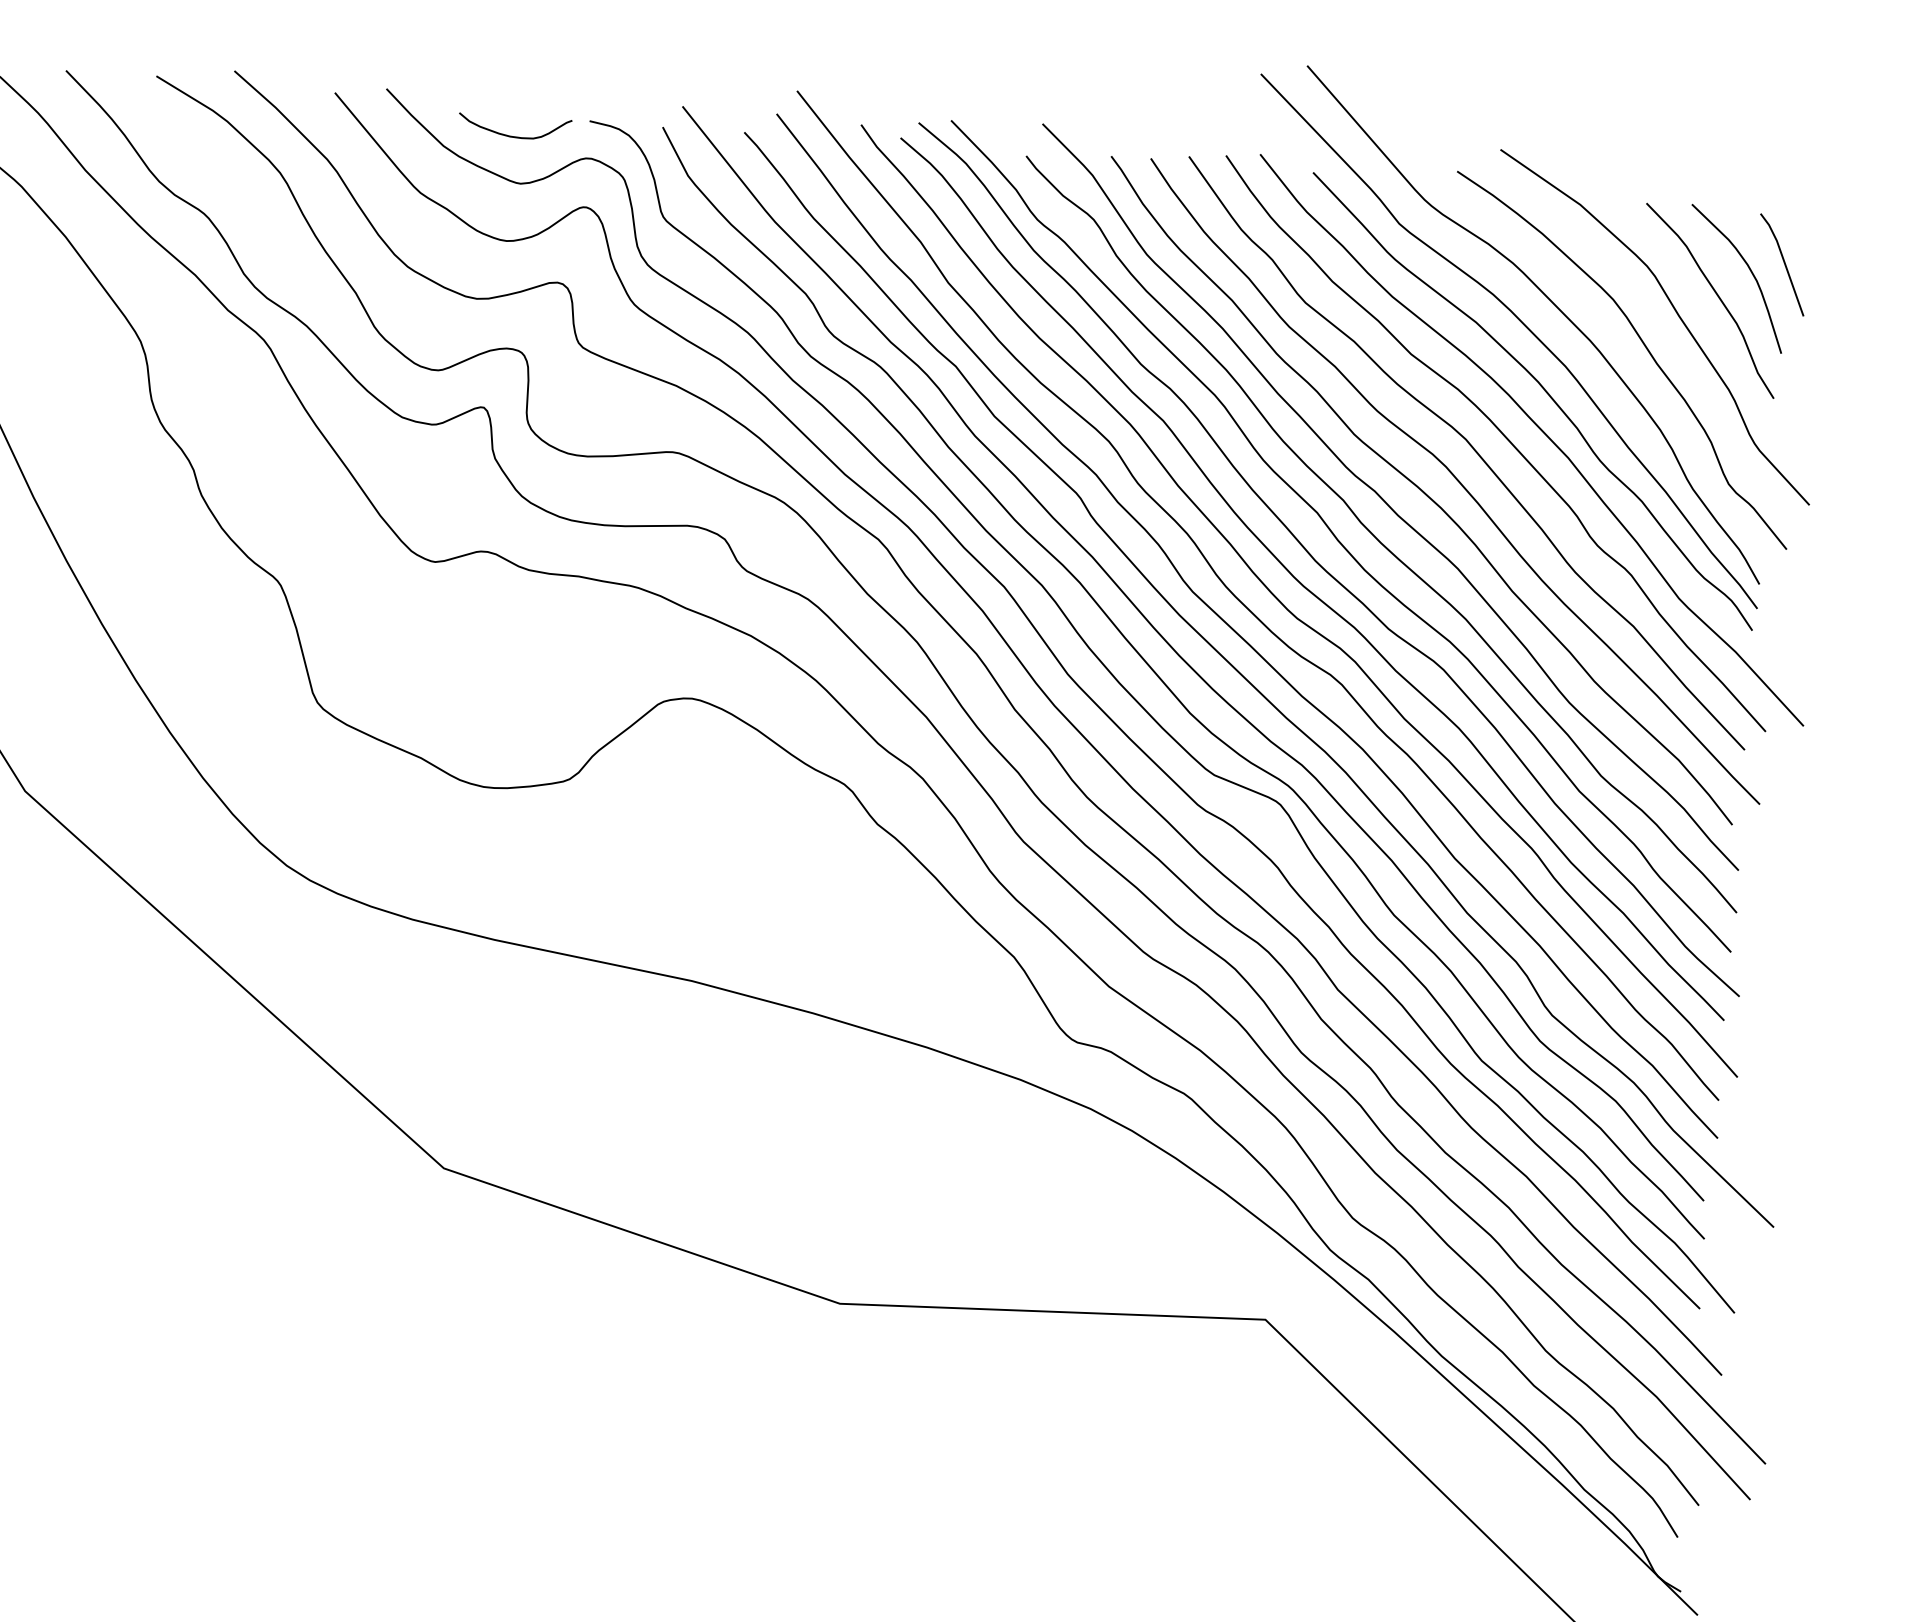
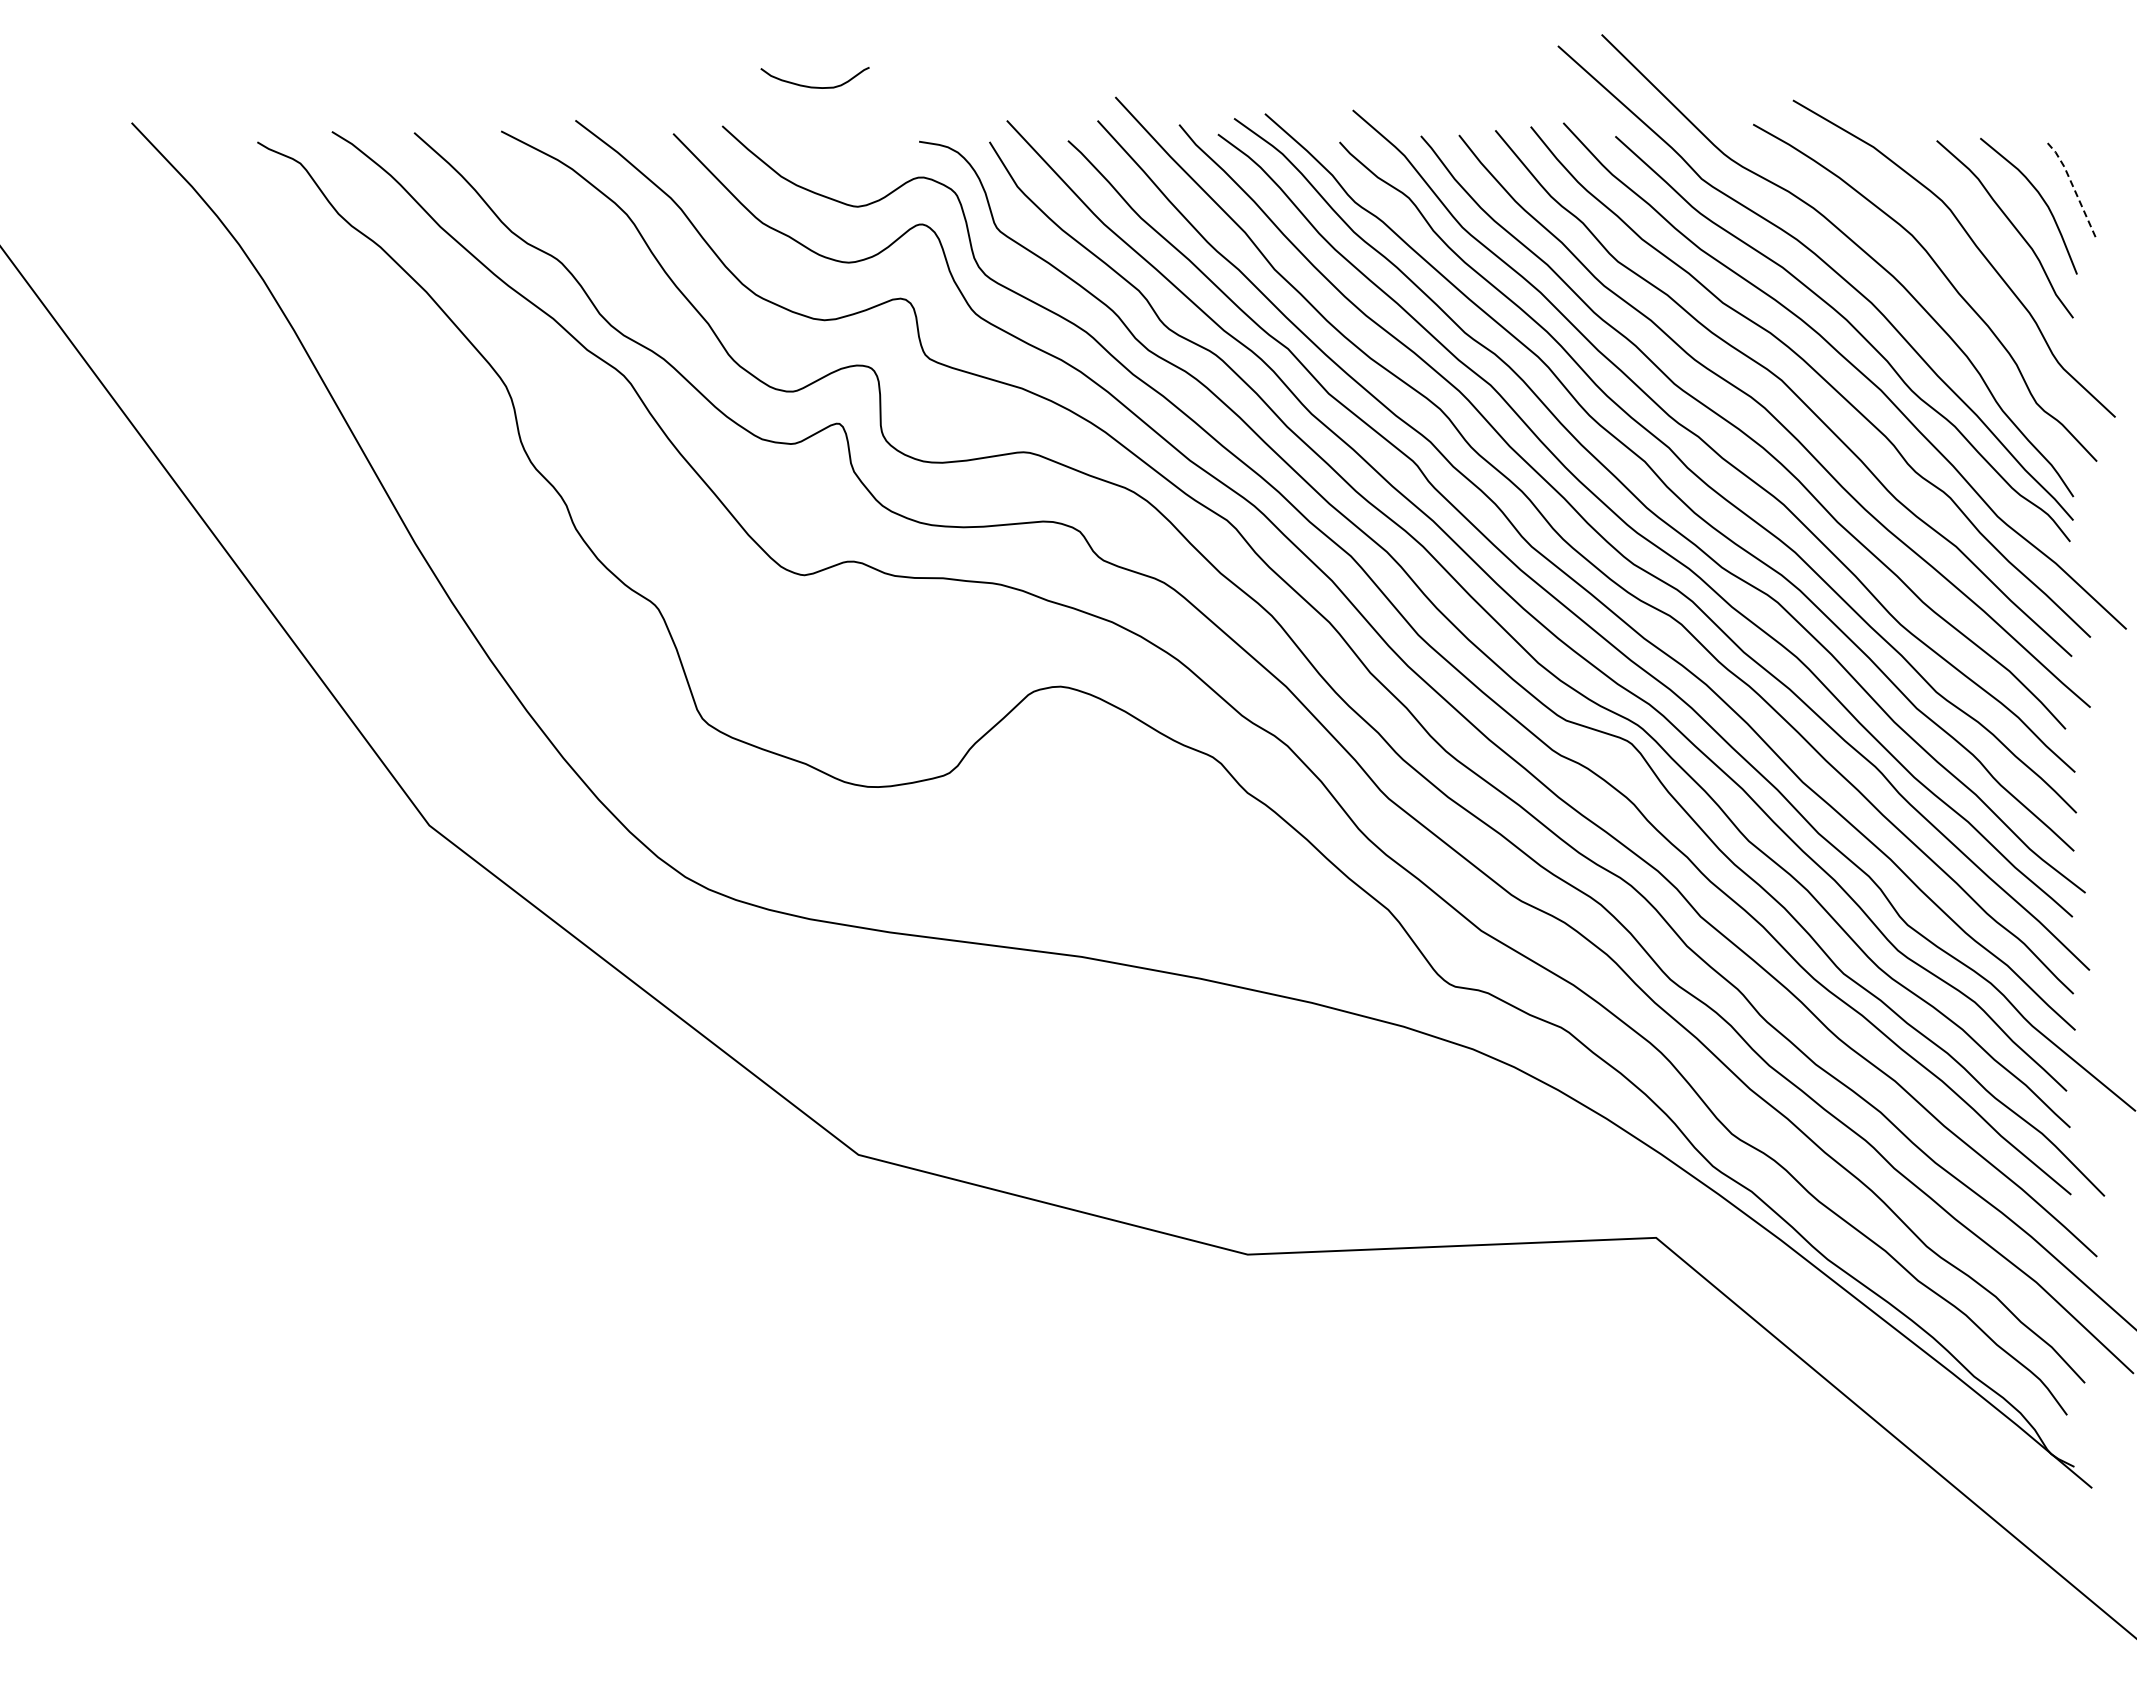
curve: (513, 135) -> (814, 86), moved
line: (1784, 262) -> (2073, 186), solid -> dashed

